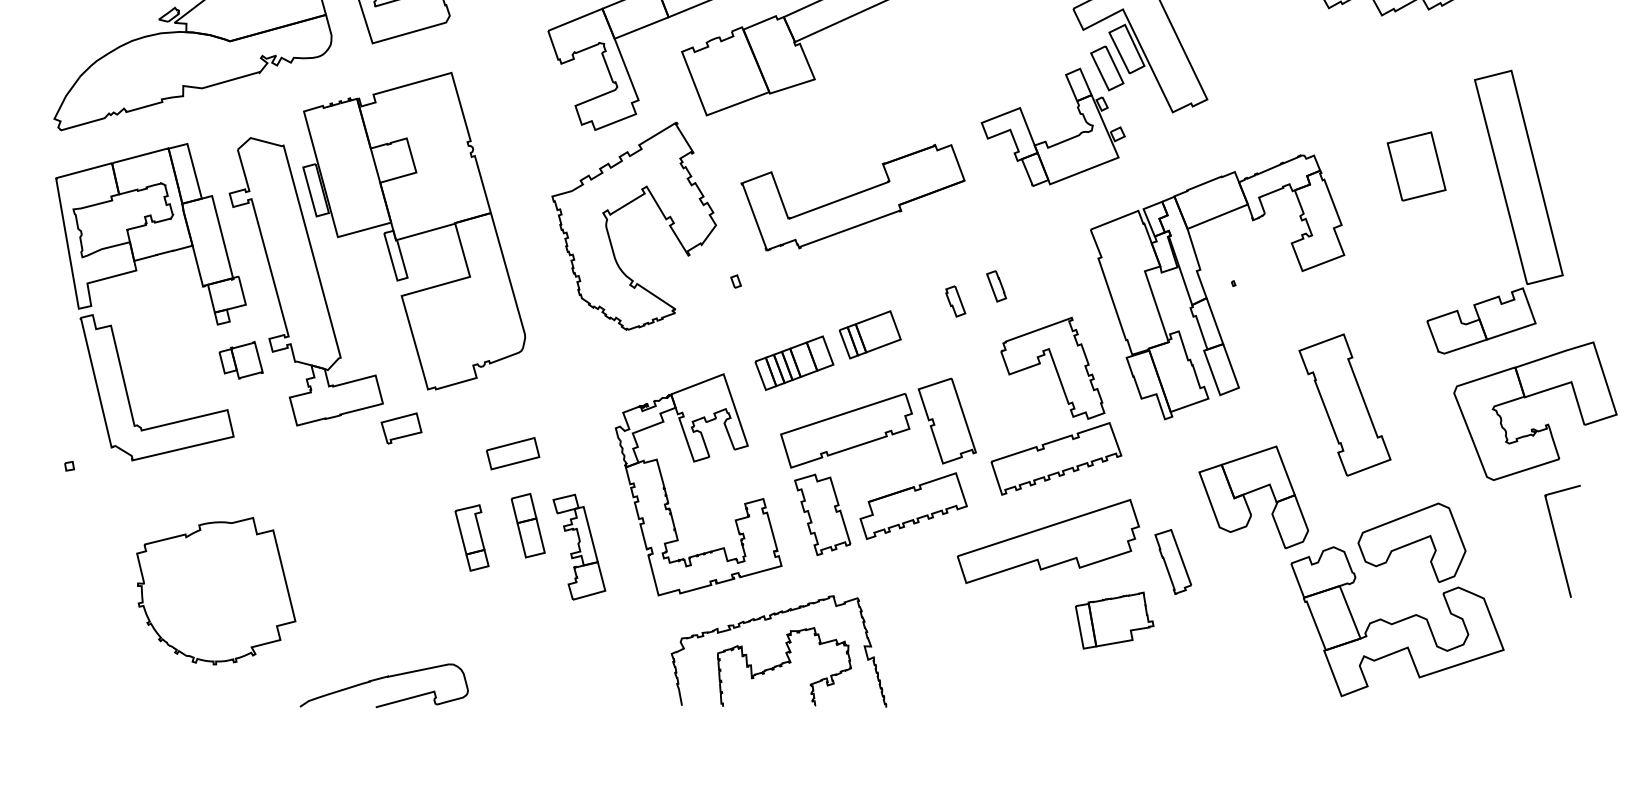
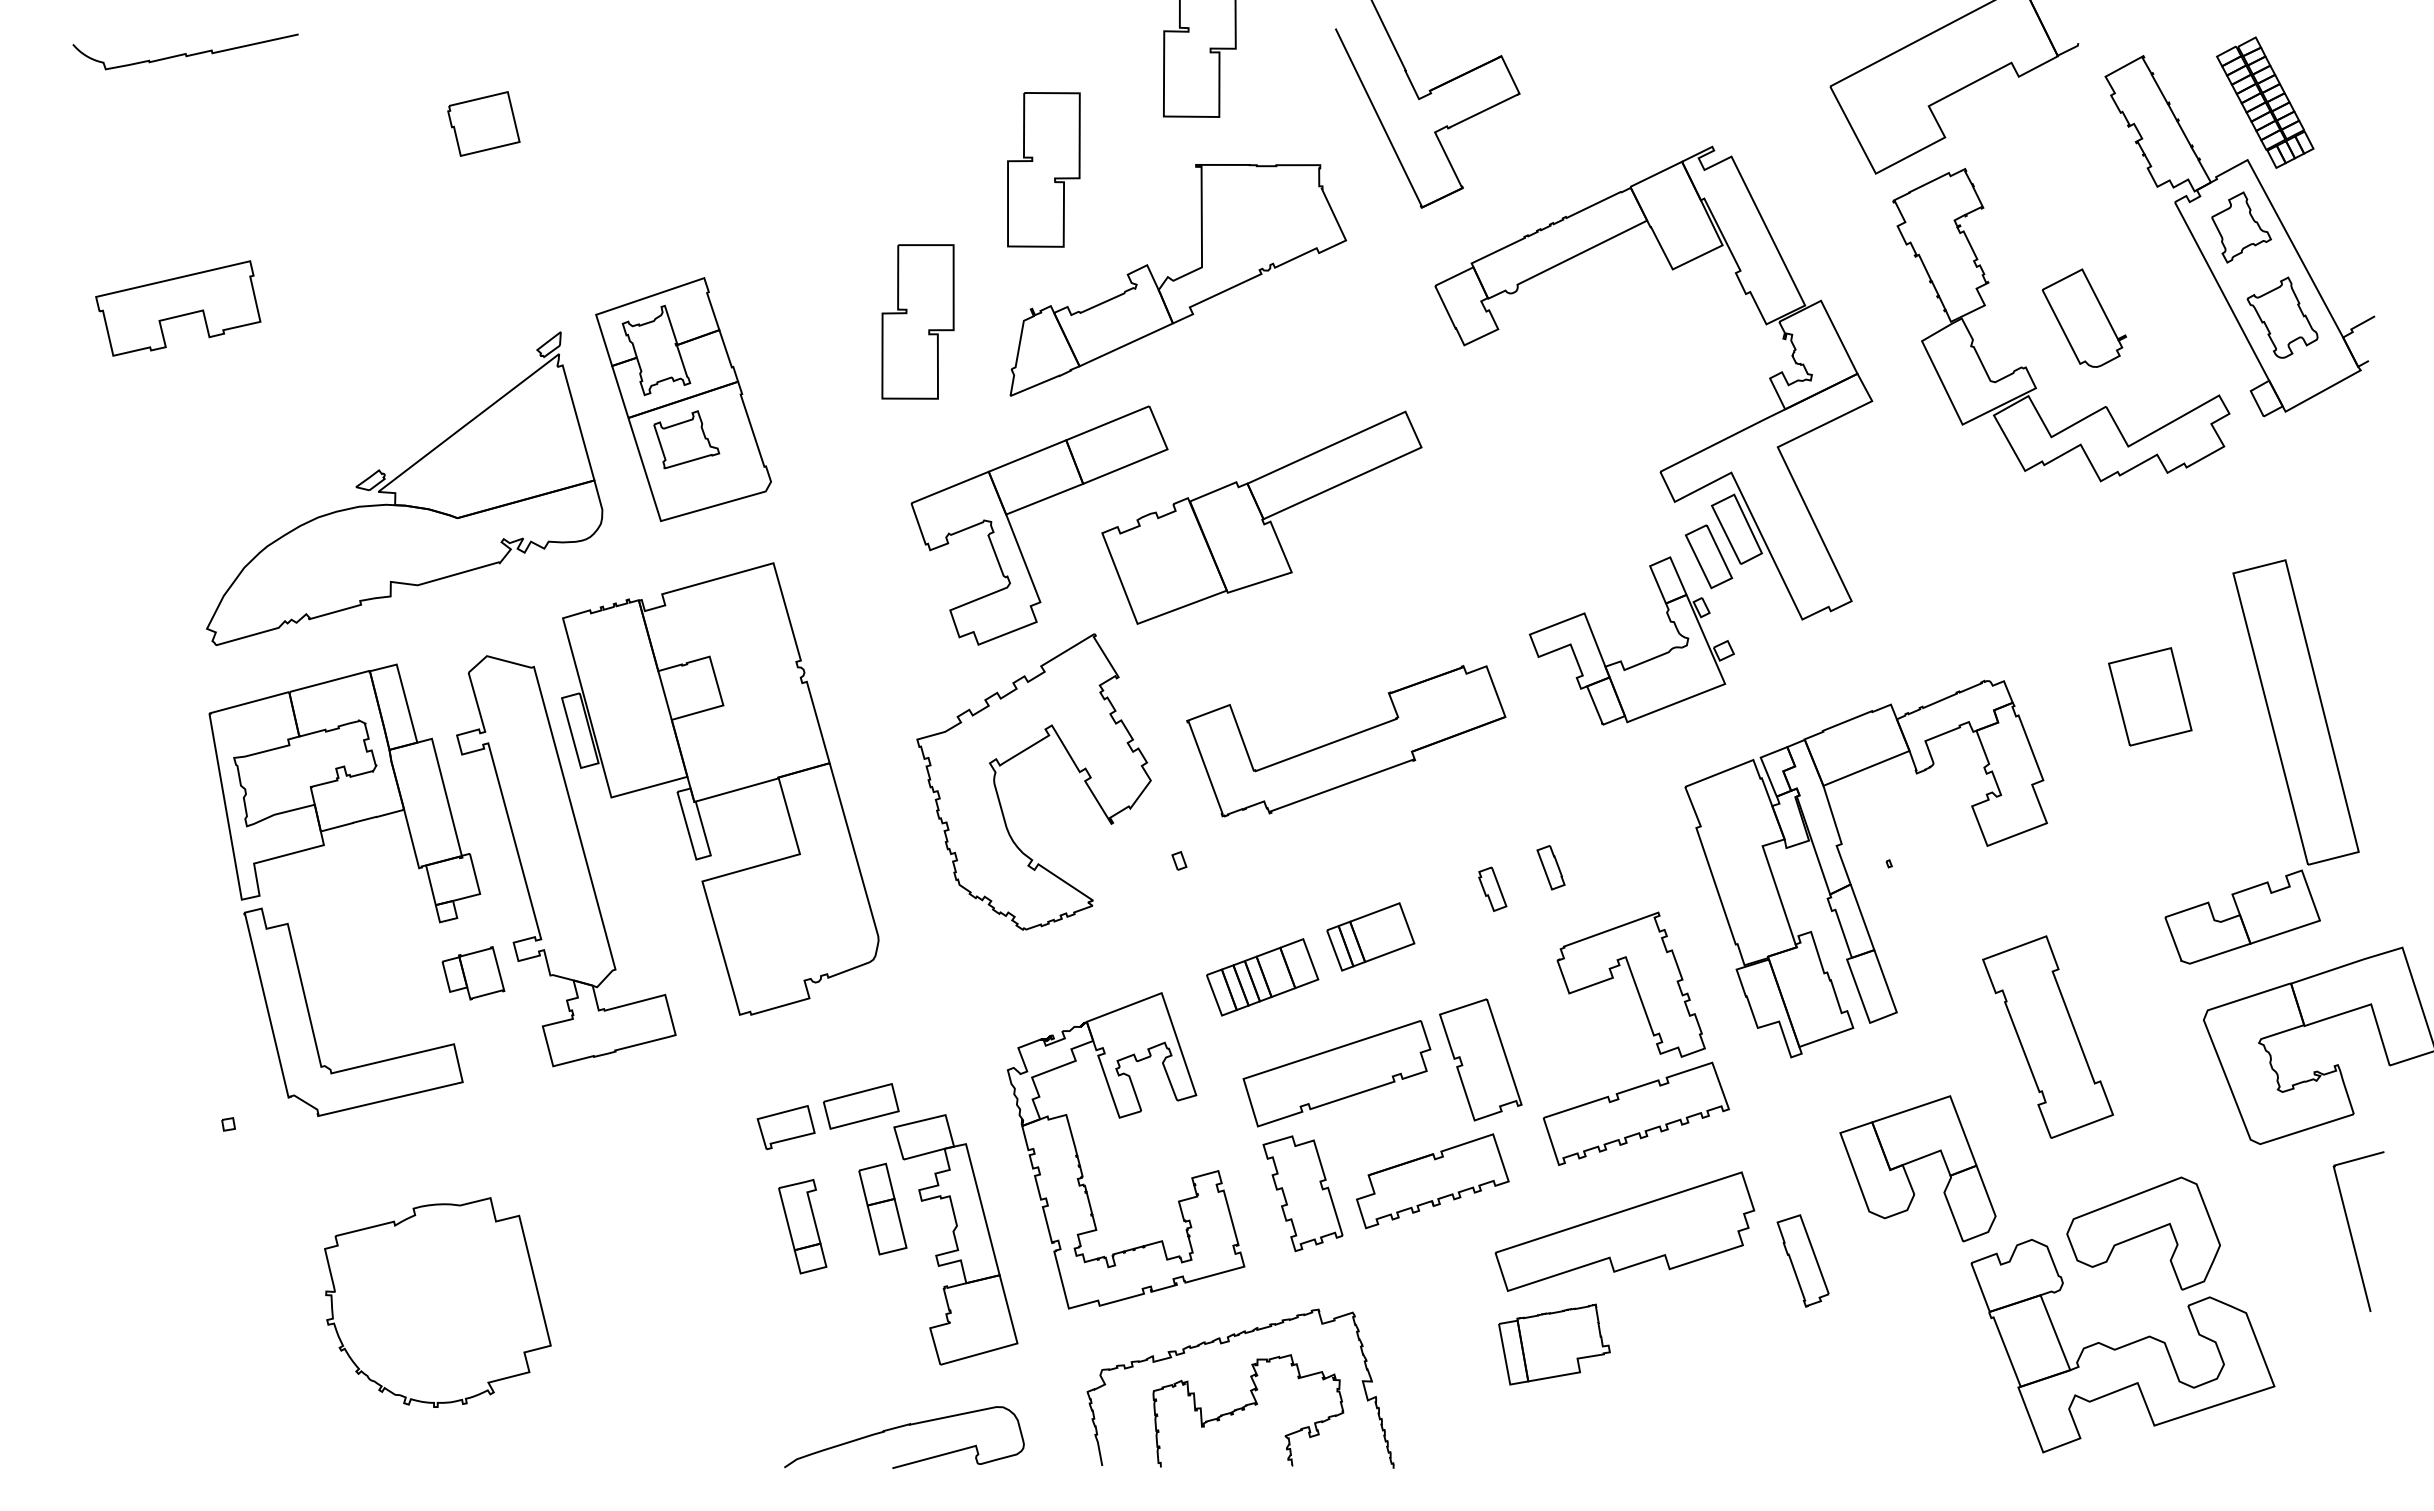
part: (401, 428) -> (785, 1127), moved
part: (579, 546) -> (955, 1239), size x1.67
part: (1114, 620) -> (1554, 1344), moved
curve: (382, 678) -> (902, 1427), moved

